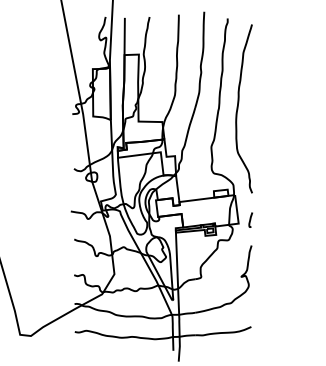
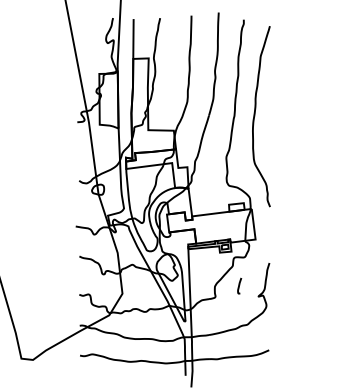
curve: (250, 219) -> (239, 285), moved

